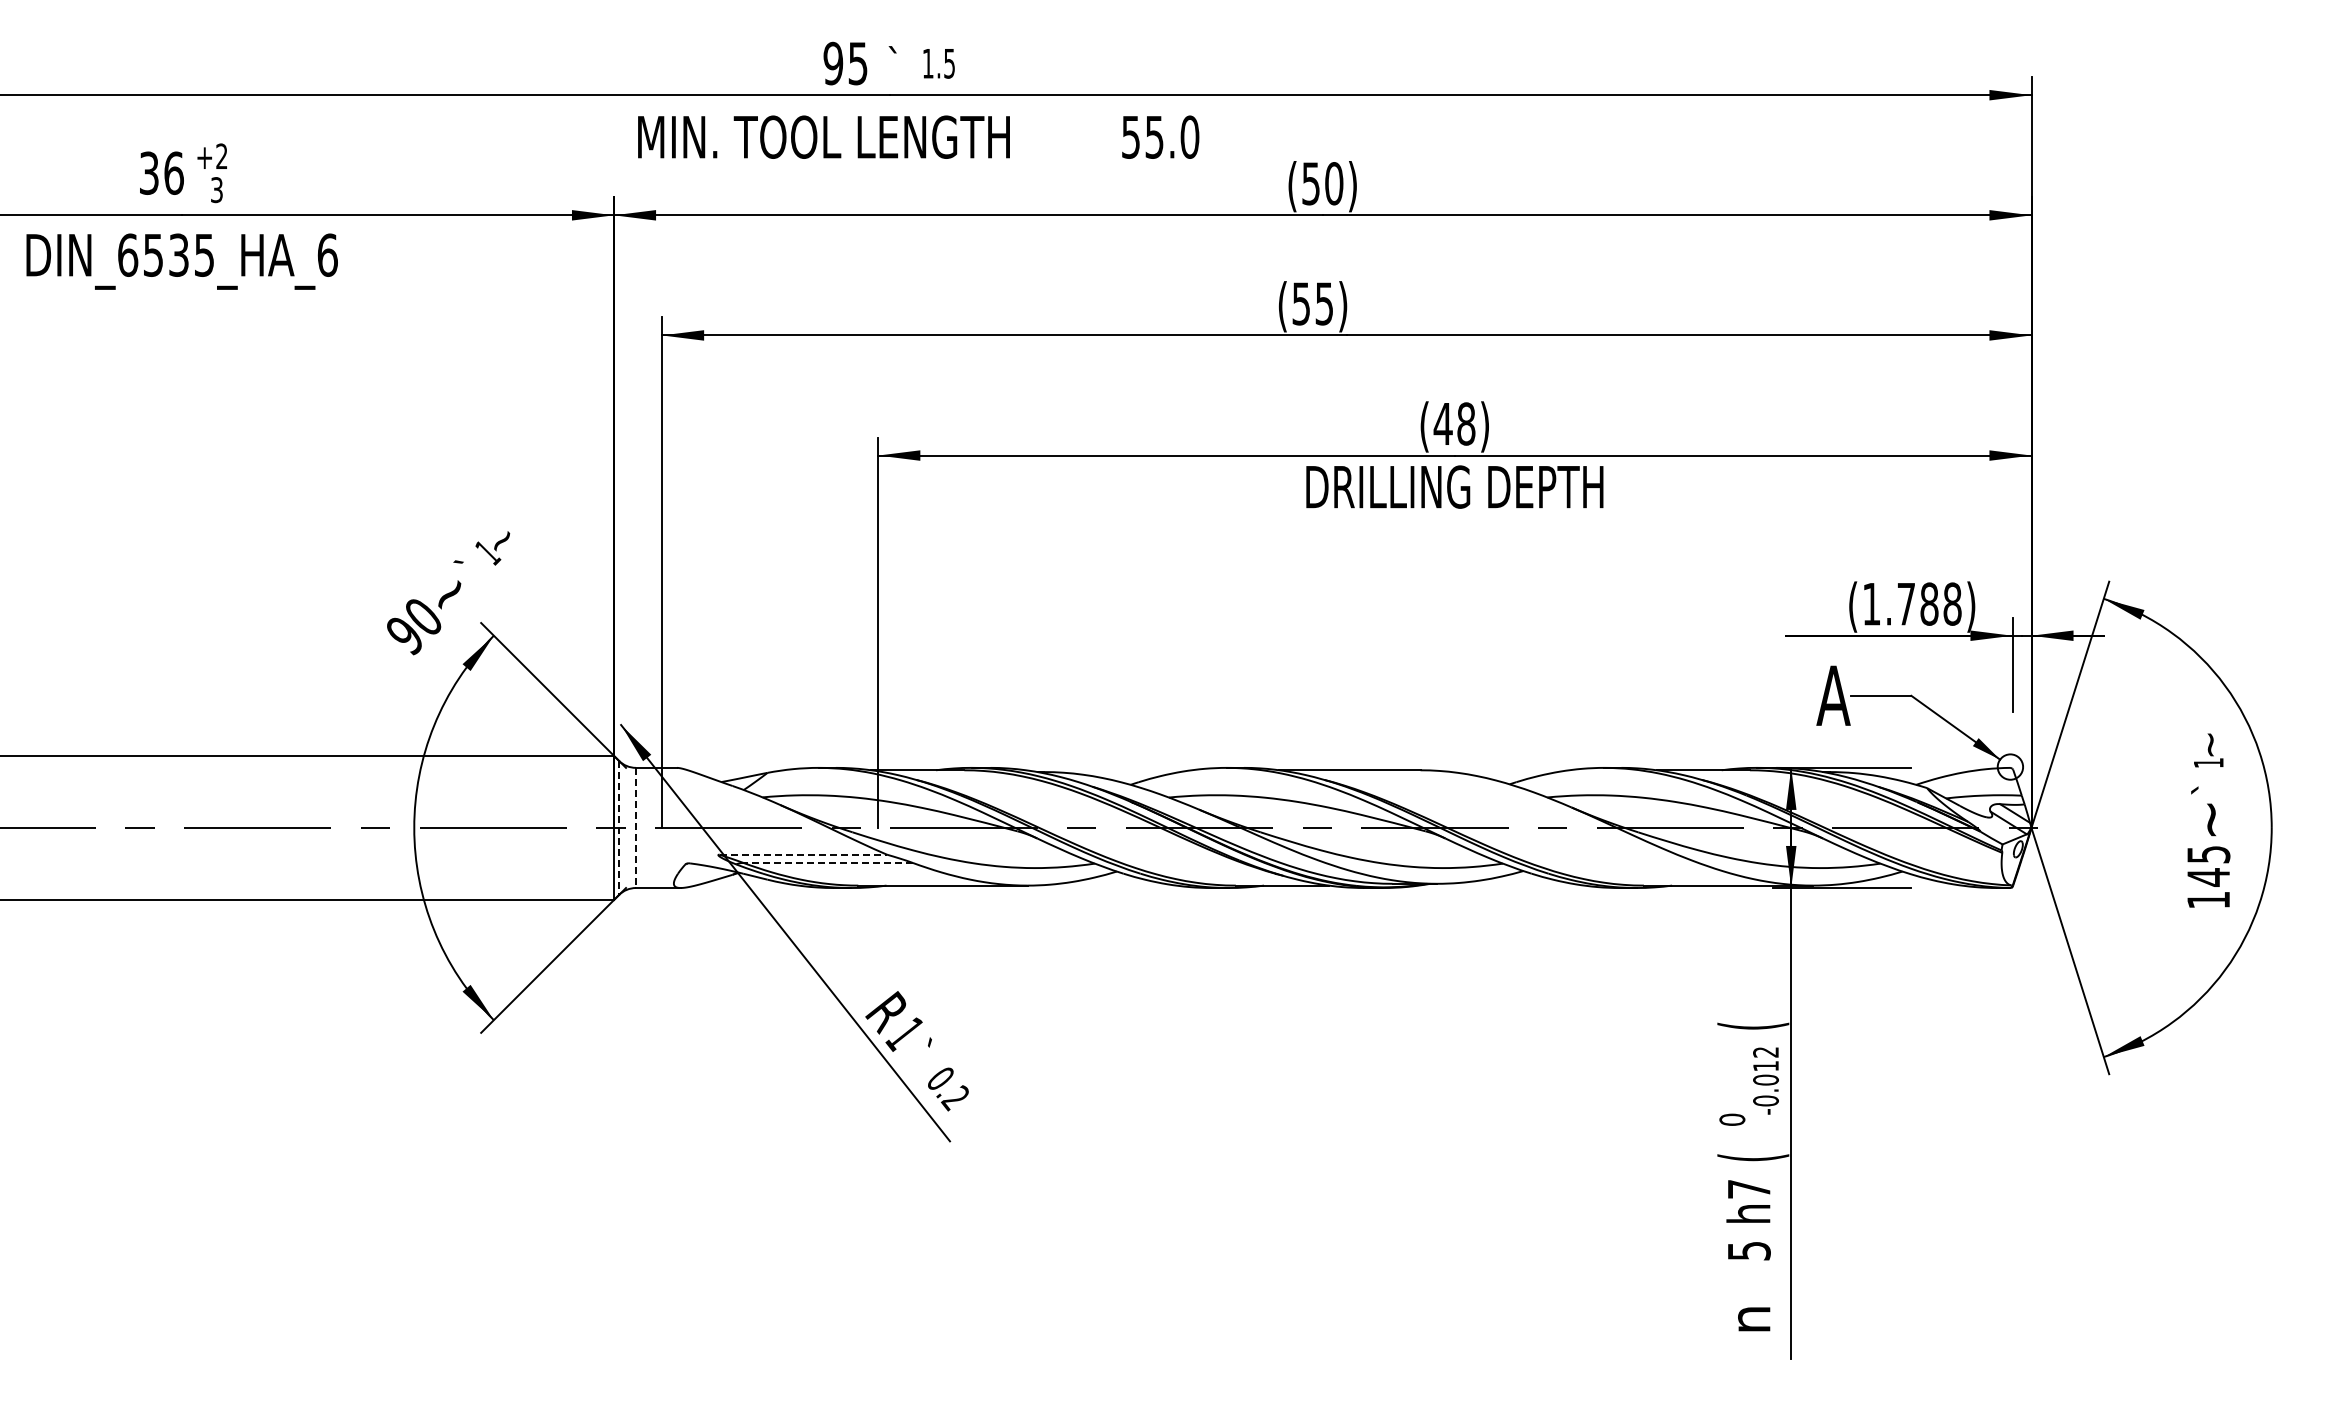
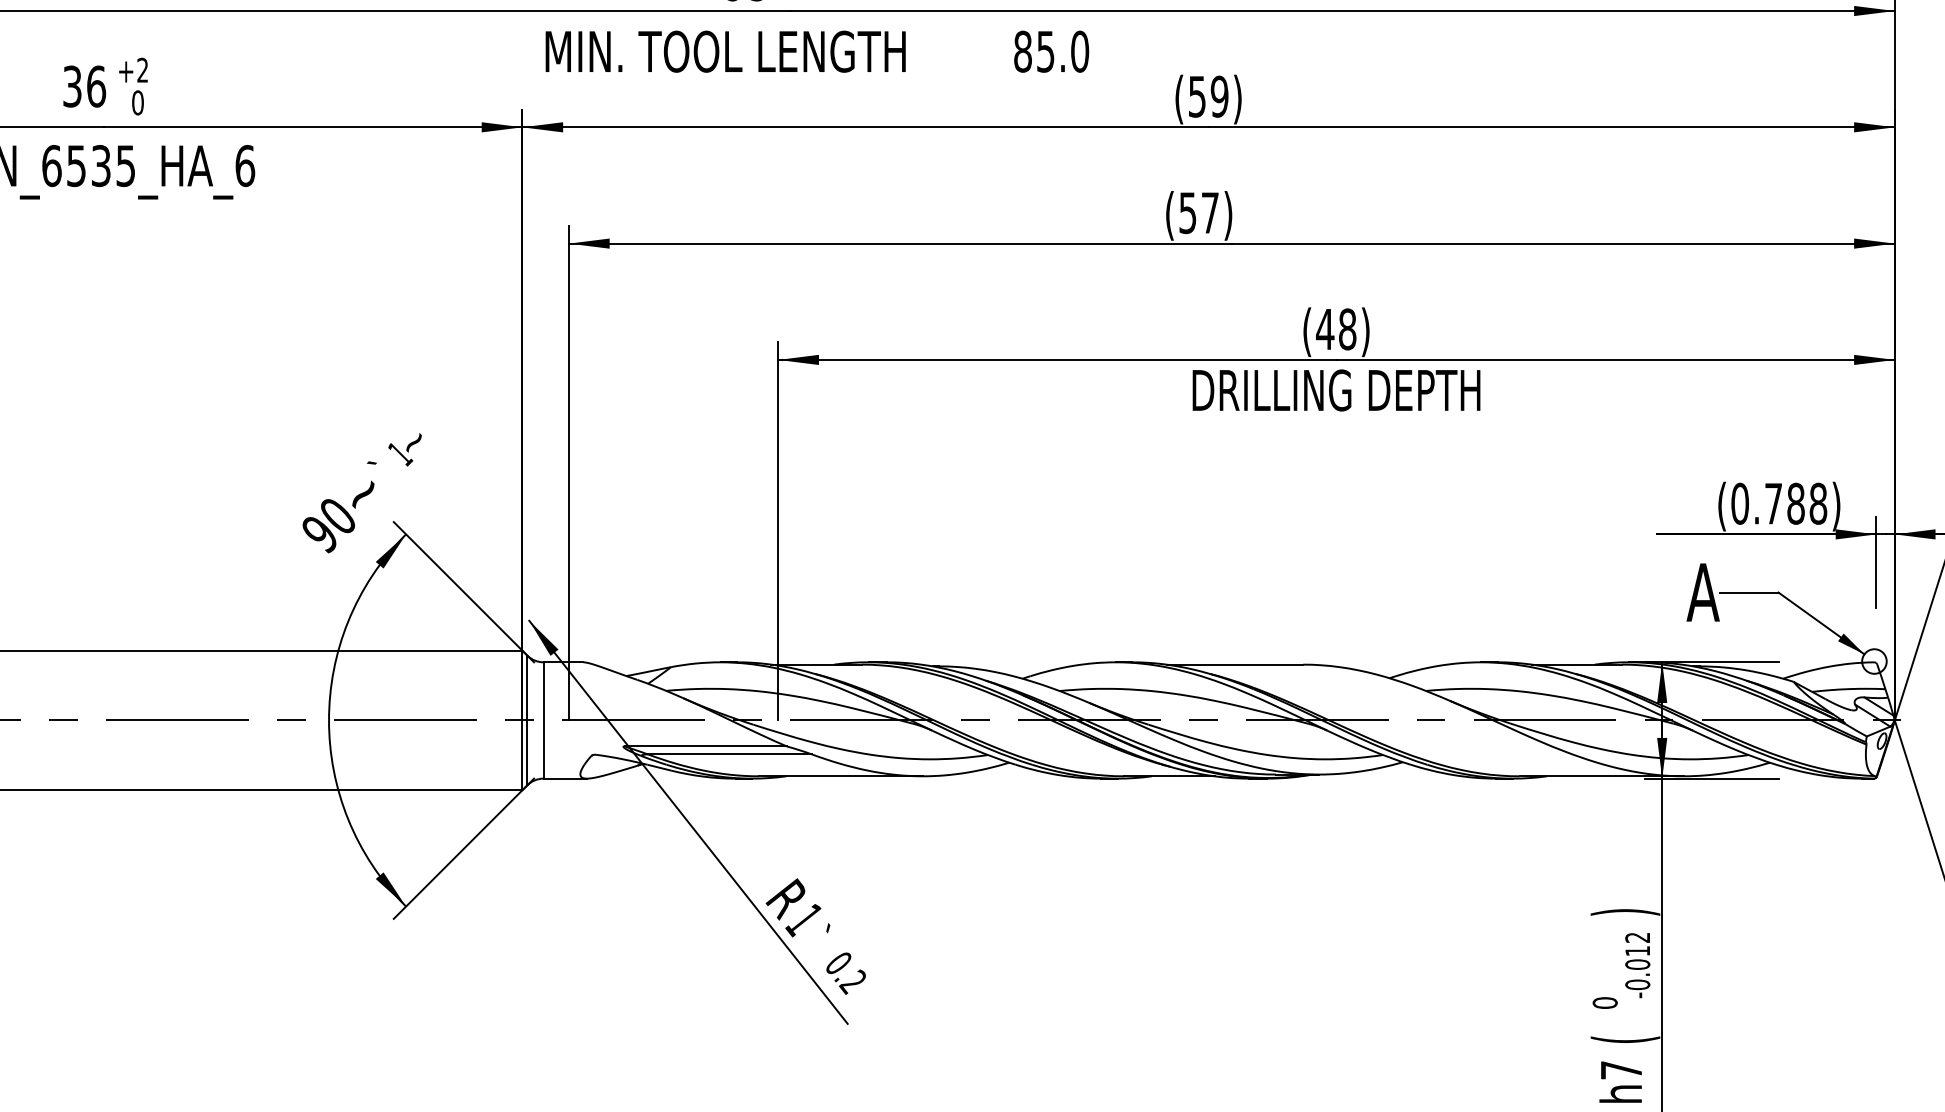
text: (1130, 136) -> (1022, 51), 55.0 -> 85.0
text: (1334, 183) -> (1219, 96), (50) -> (59)
text: (216, 190) -> (137, 103), 3 -> 0
text: (1323, 303) -> (1209, 212), (55) -> (57)
text: (1871, 603) -> (1739, 503), (1.788) -> (0.788)
line: (619, 828) -> (527, 721), dashed -> solid
line: (635, 828) -> (543, 721), dashed -> solid
line: (803, 854) -> (705, 746), dashed -> solid
line: (828, 862) -> (730, 753), dashed -> solid
text: (1753, 1025) -> (1625, 911), ( -> )

